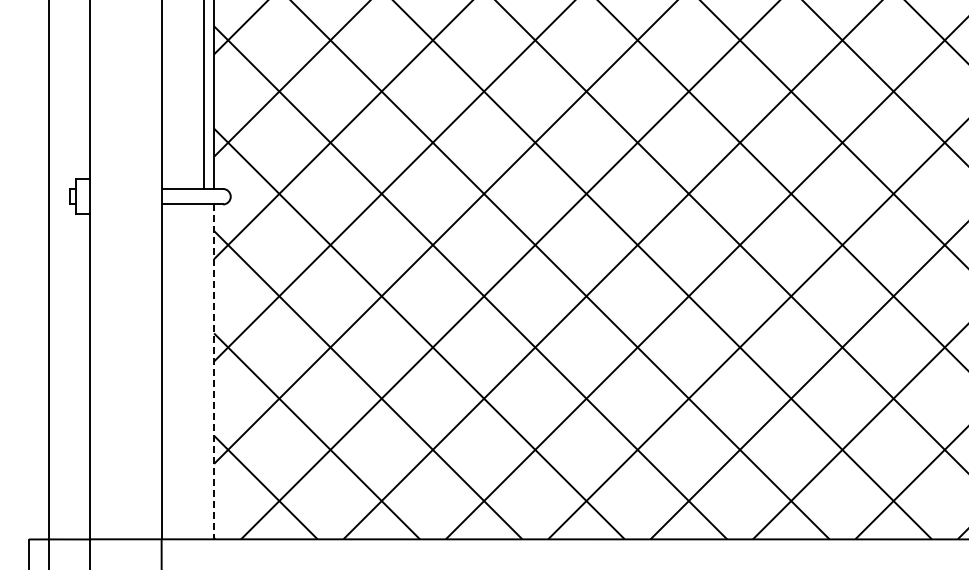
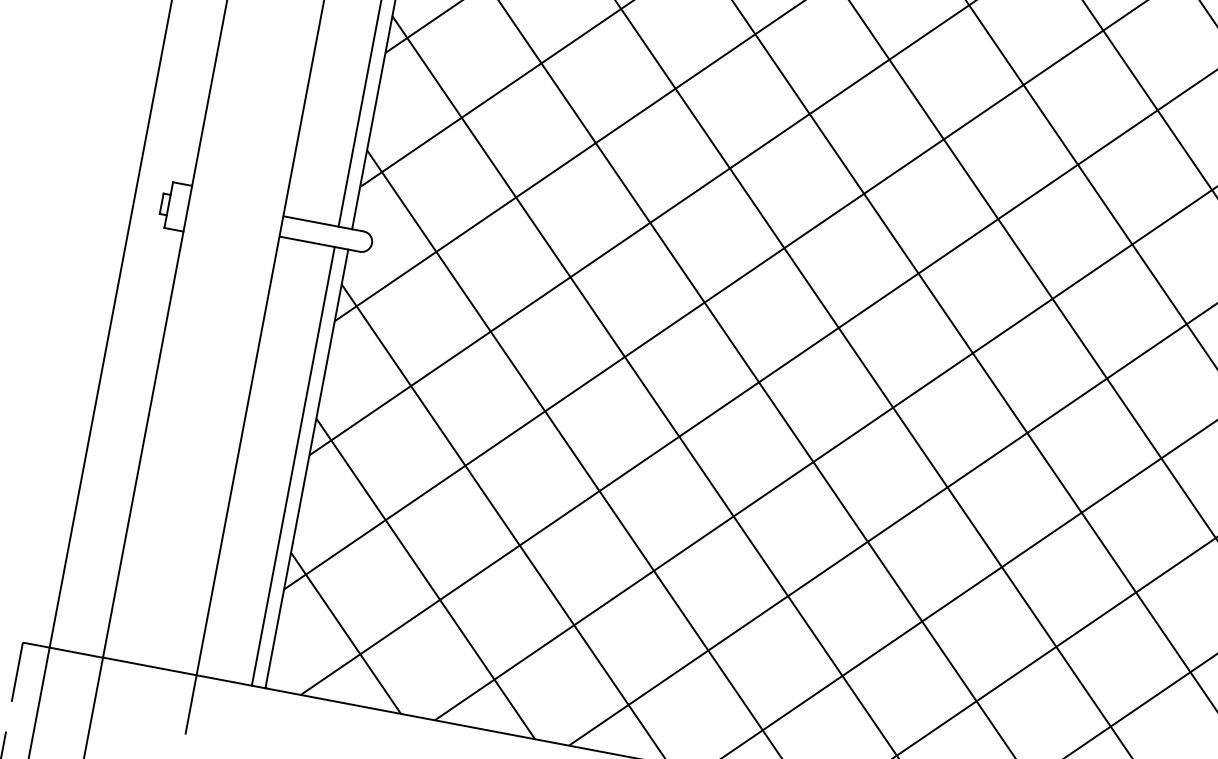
line: (203, 371) -> (293, 465), added
line: (214, 372) -> (307, 469), dashed -> solid

